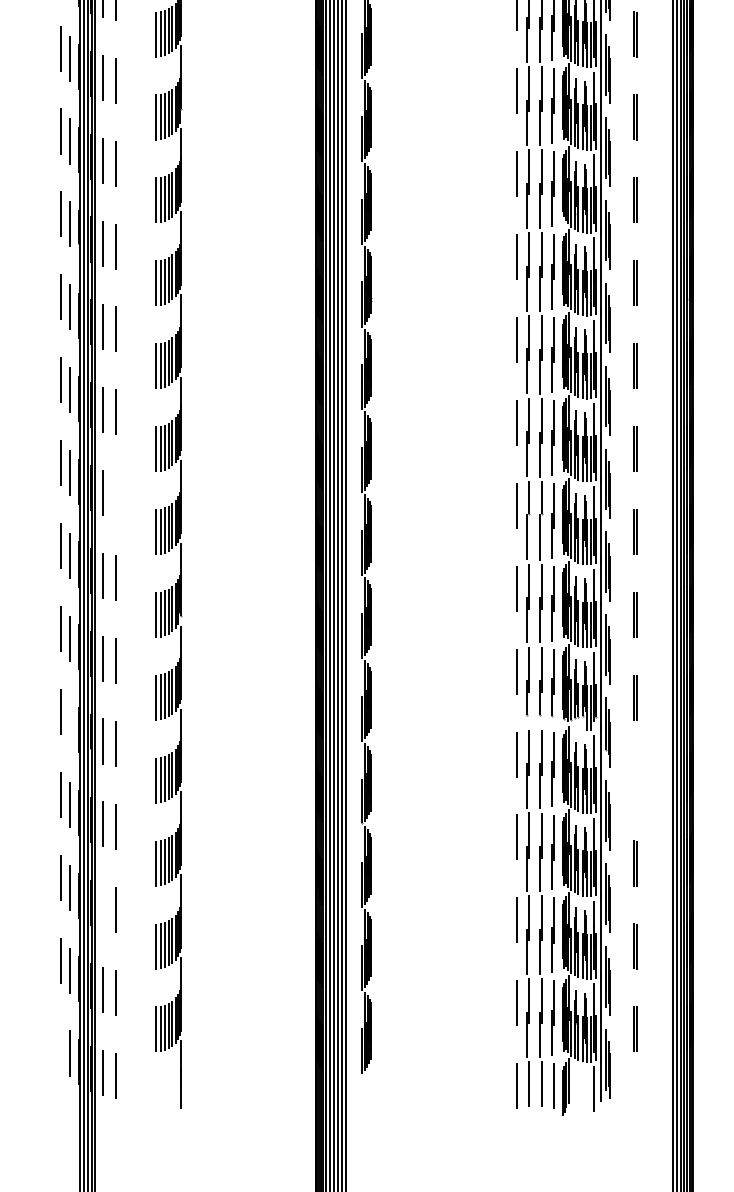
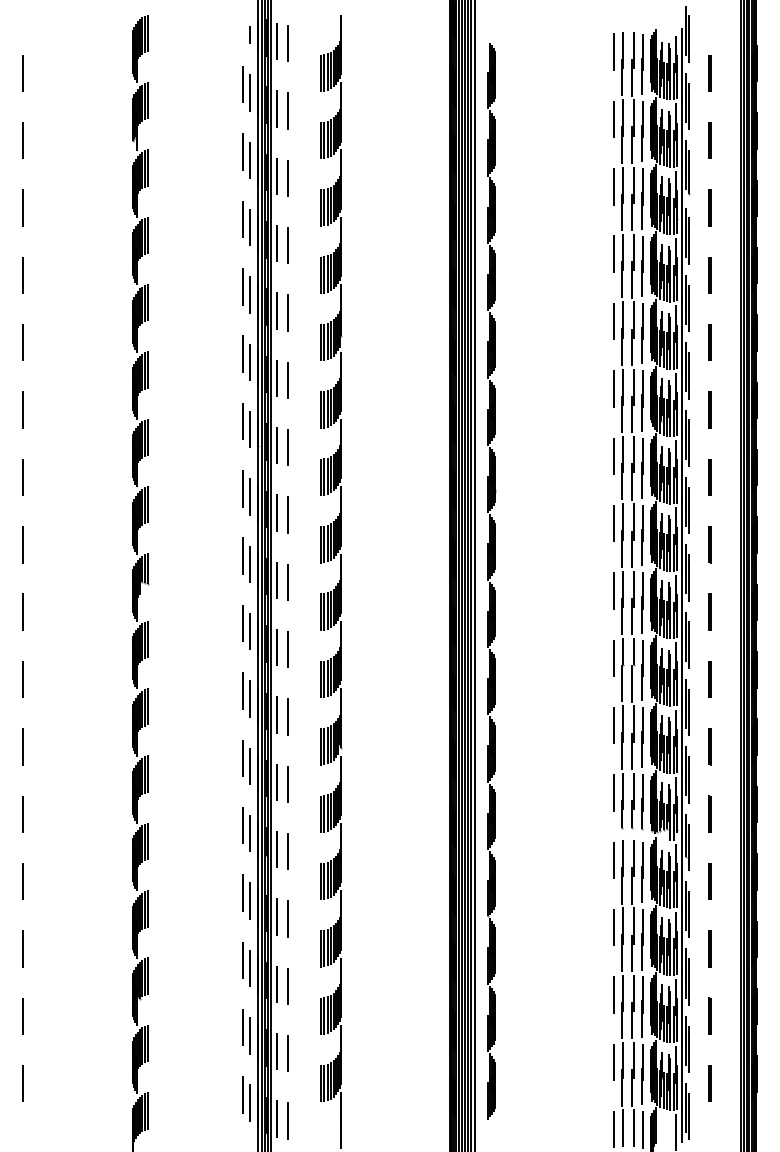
line: (115, 495) -> (287, 649), added
line: (70, 721) -> (250, 833), added
line: (635, 780) -> (709, 881), added
line: (103, 907) -> (277, 984), added
line: (61, 1042) -> (243, 1094), added

